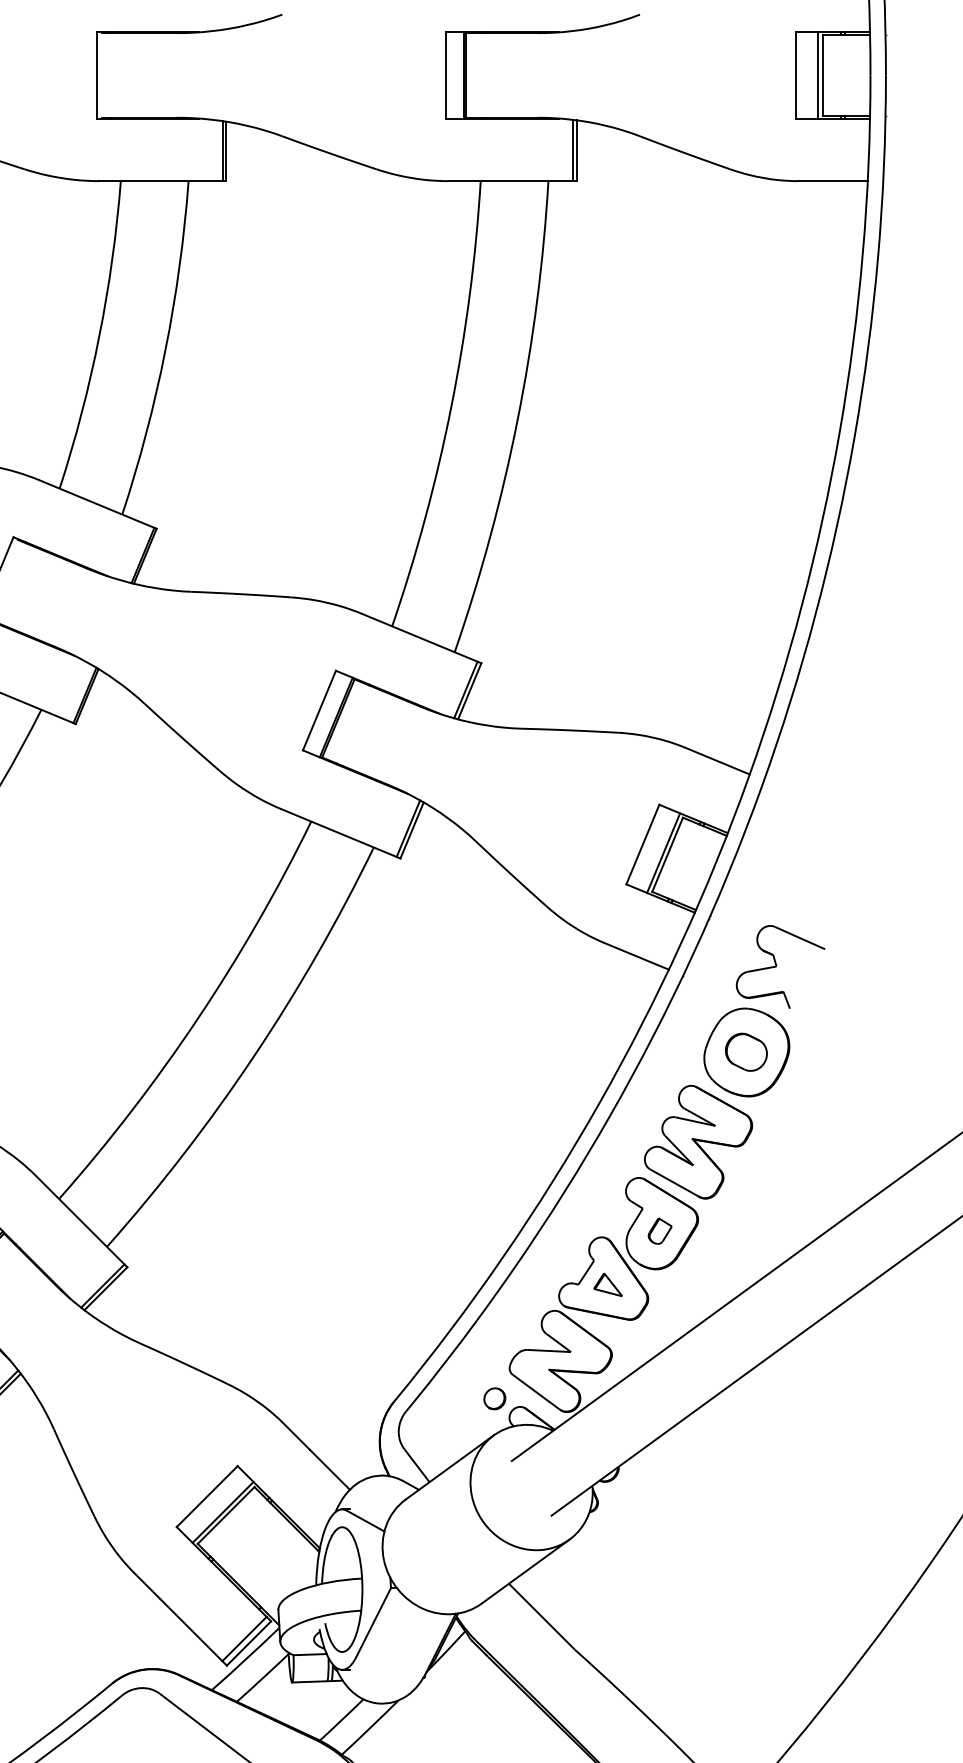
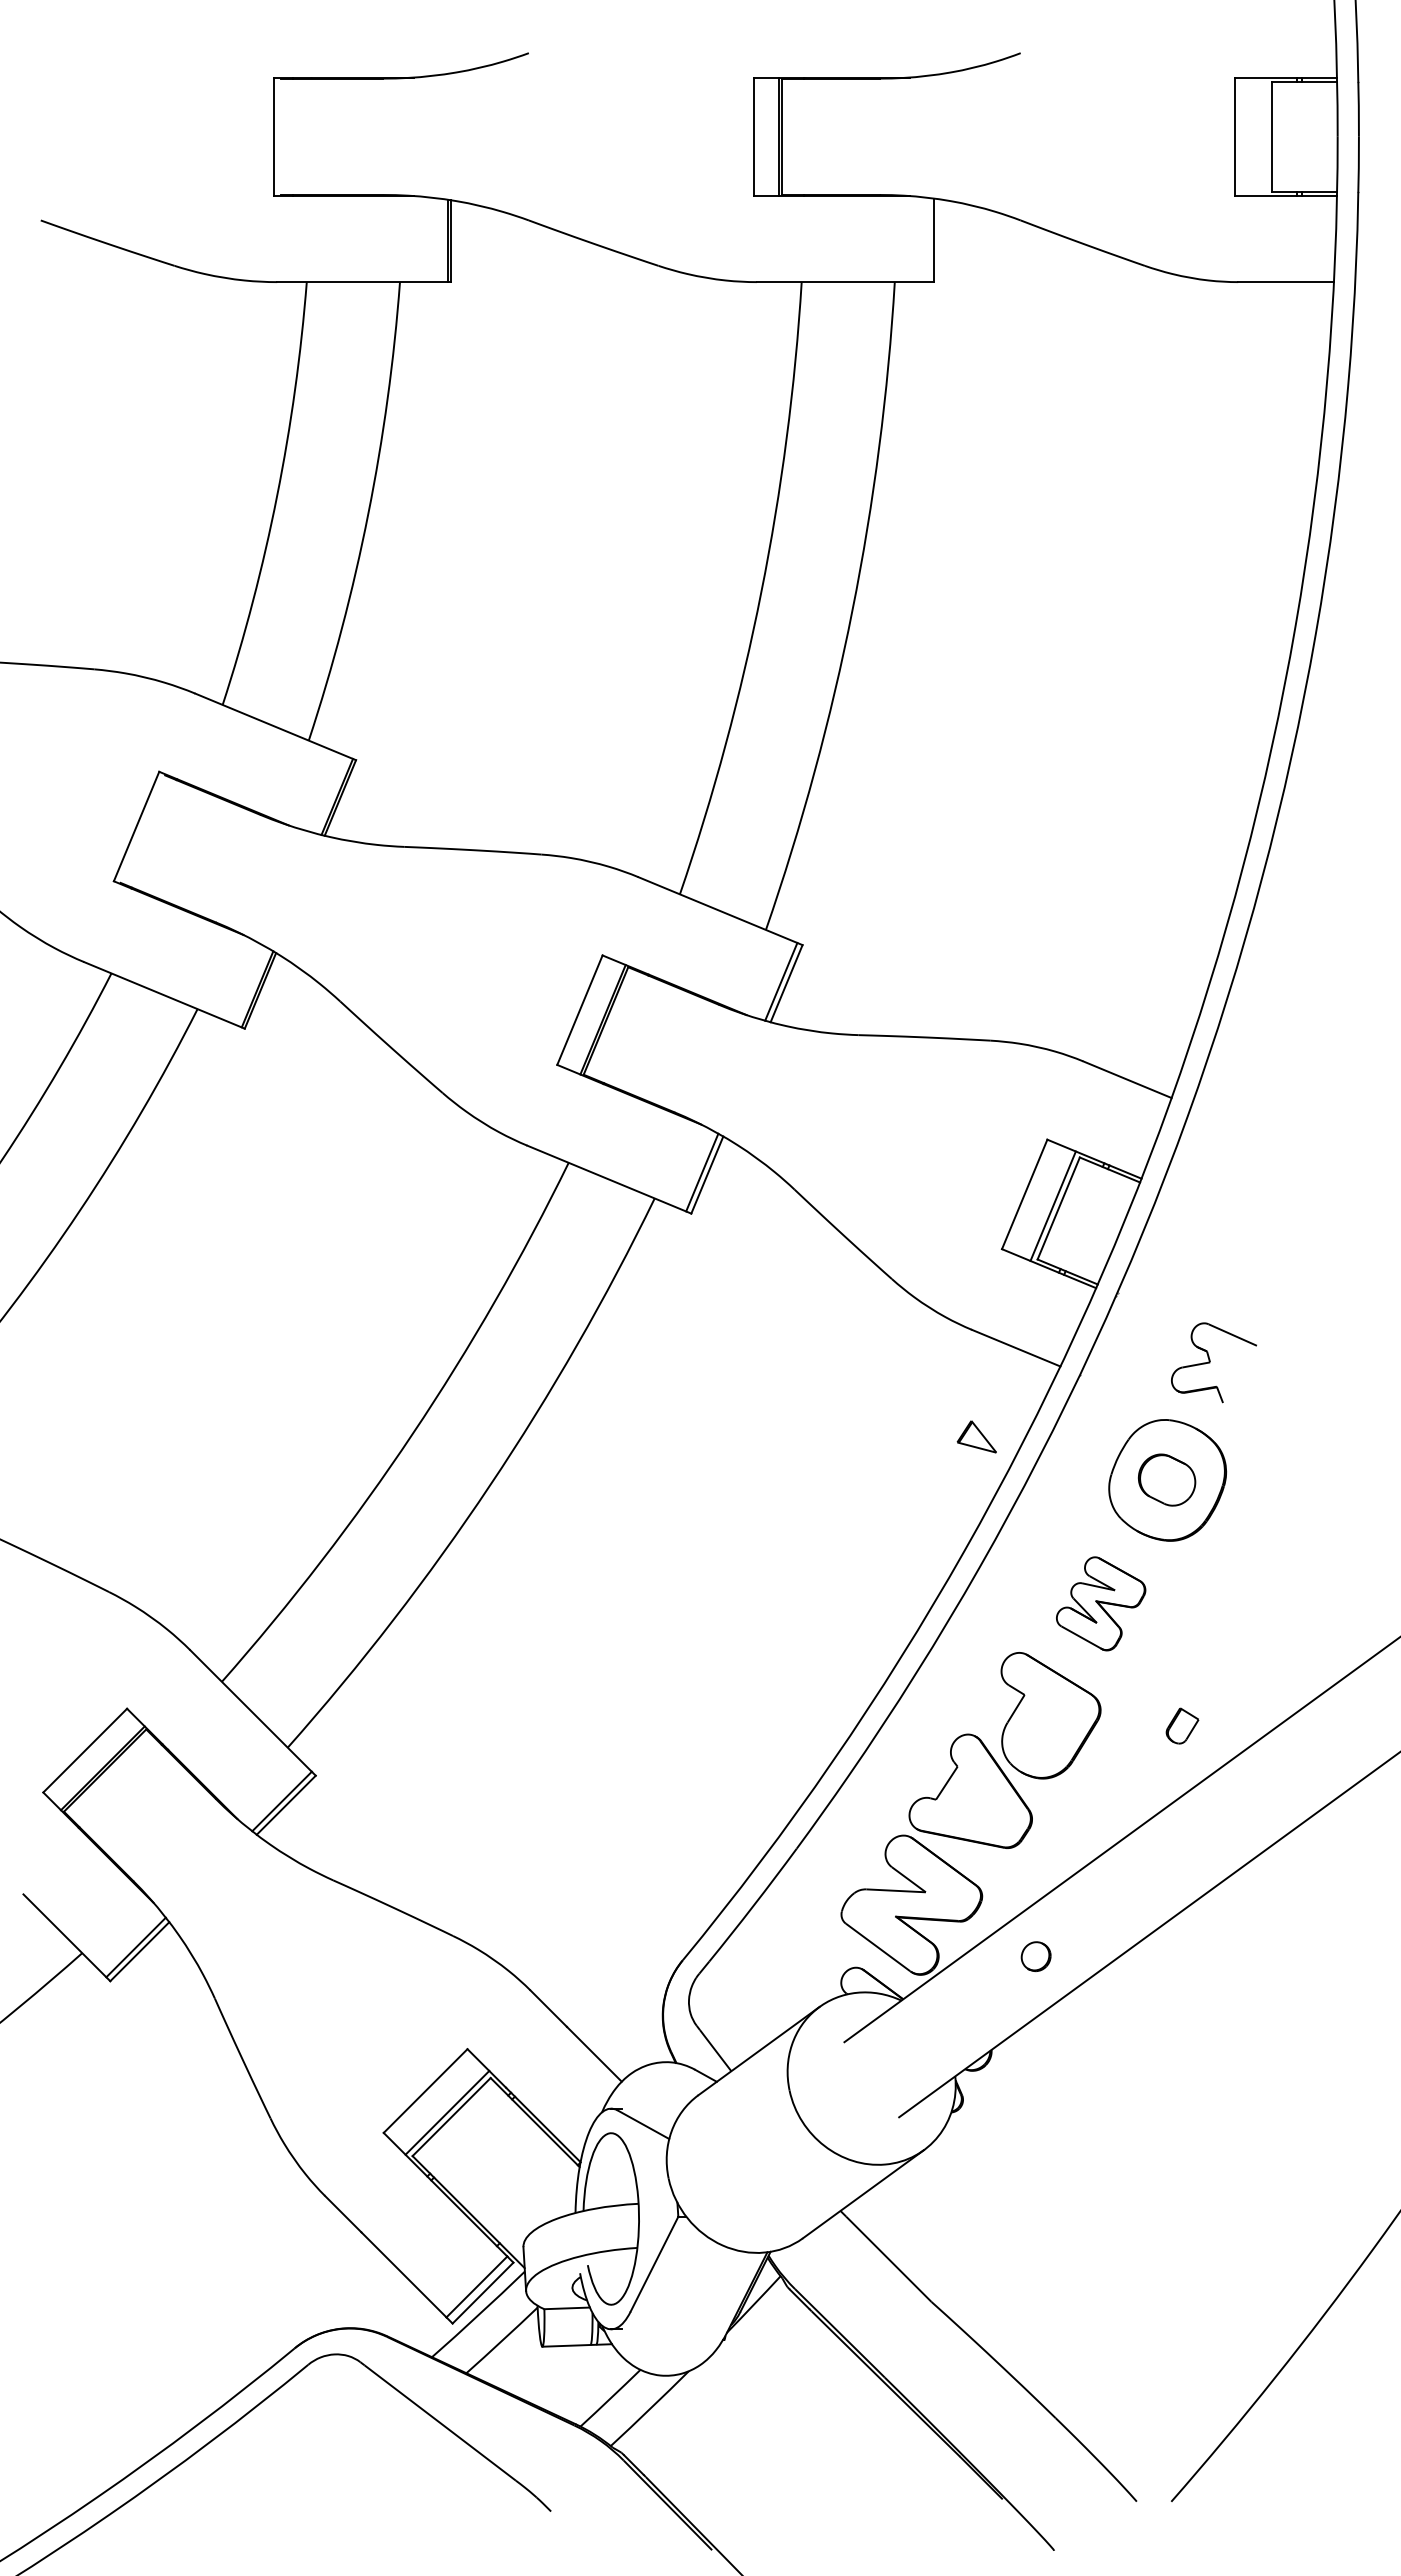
line: (818, 75) -> (1265, 136), removed
line: (572, 150) -> (928, 239), removed
part: (780, 966) -> (1213, 1362), size x0.7
part: (698, 1142) -> (1100, 1603), size x0.6
part: (660, 1230) -> (1182, 1725), moved
part: (607, 1284) -> (976, 1436), moved
part: (494, 1398) -> (1035, 1956), moved

